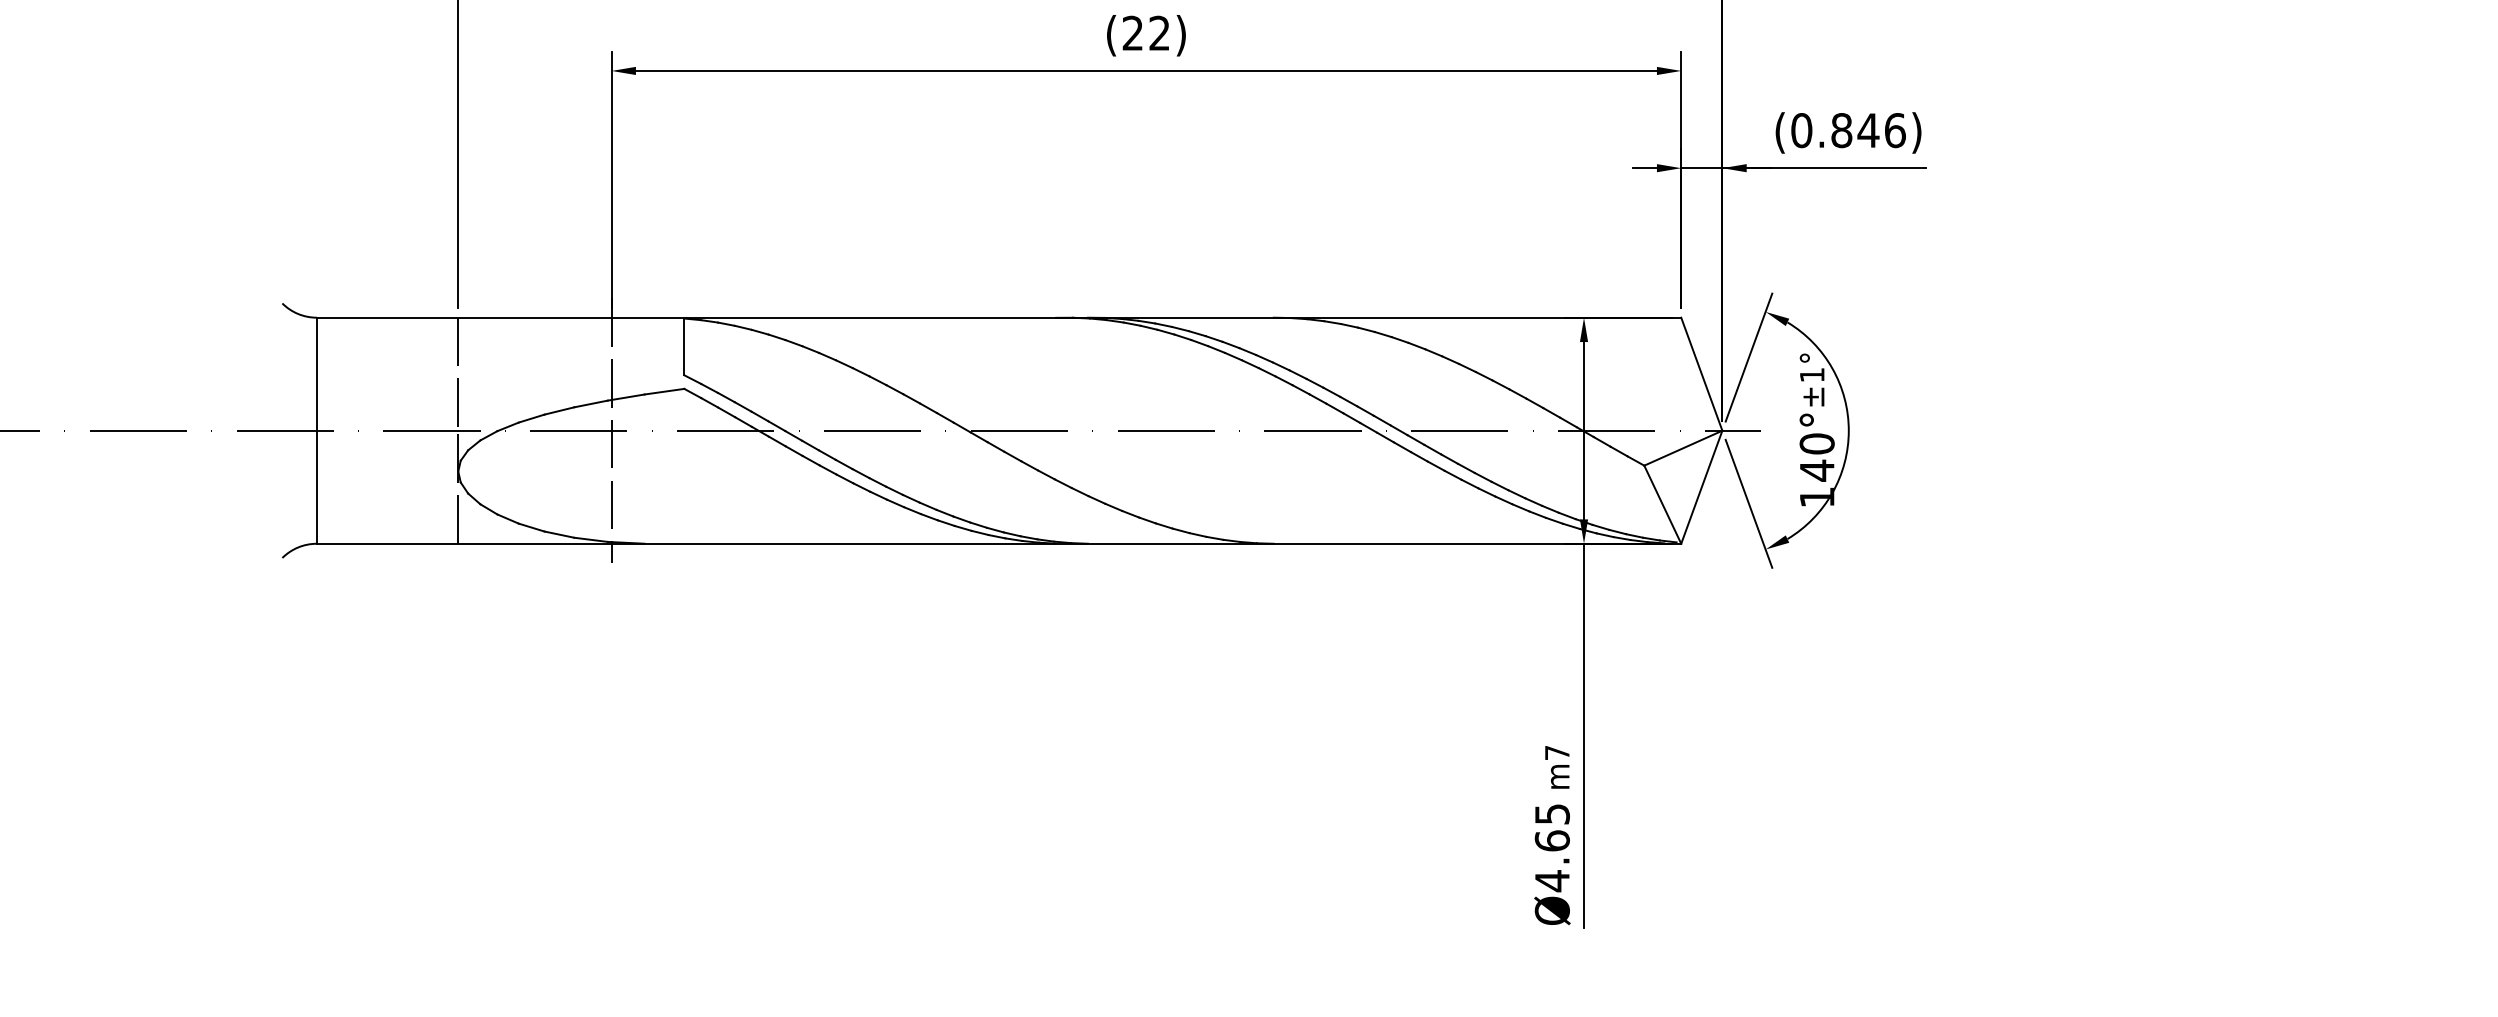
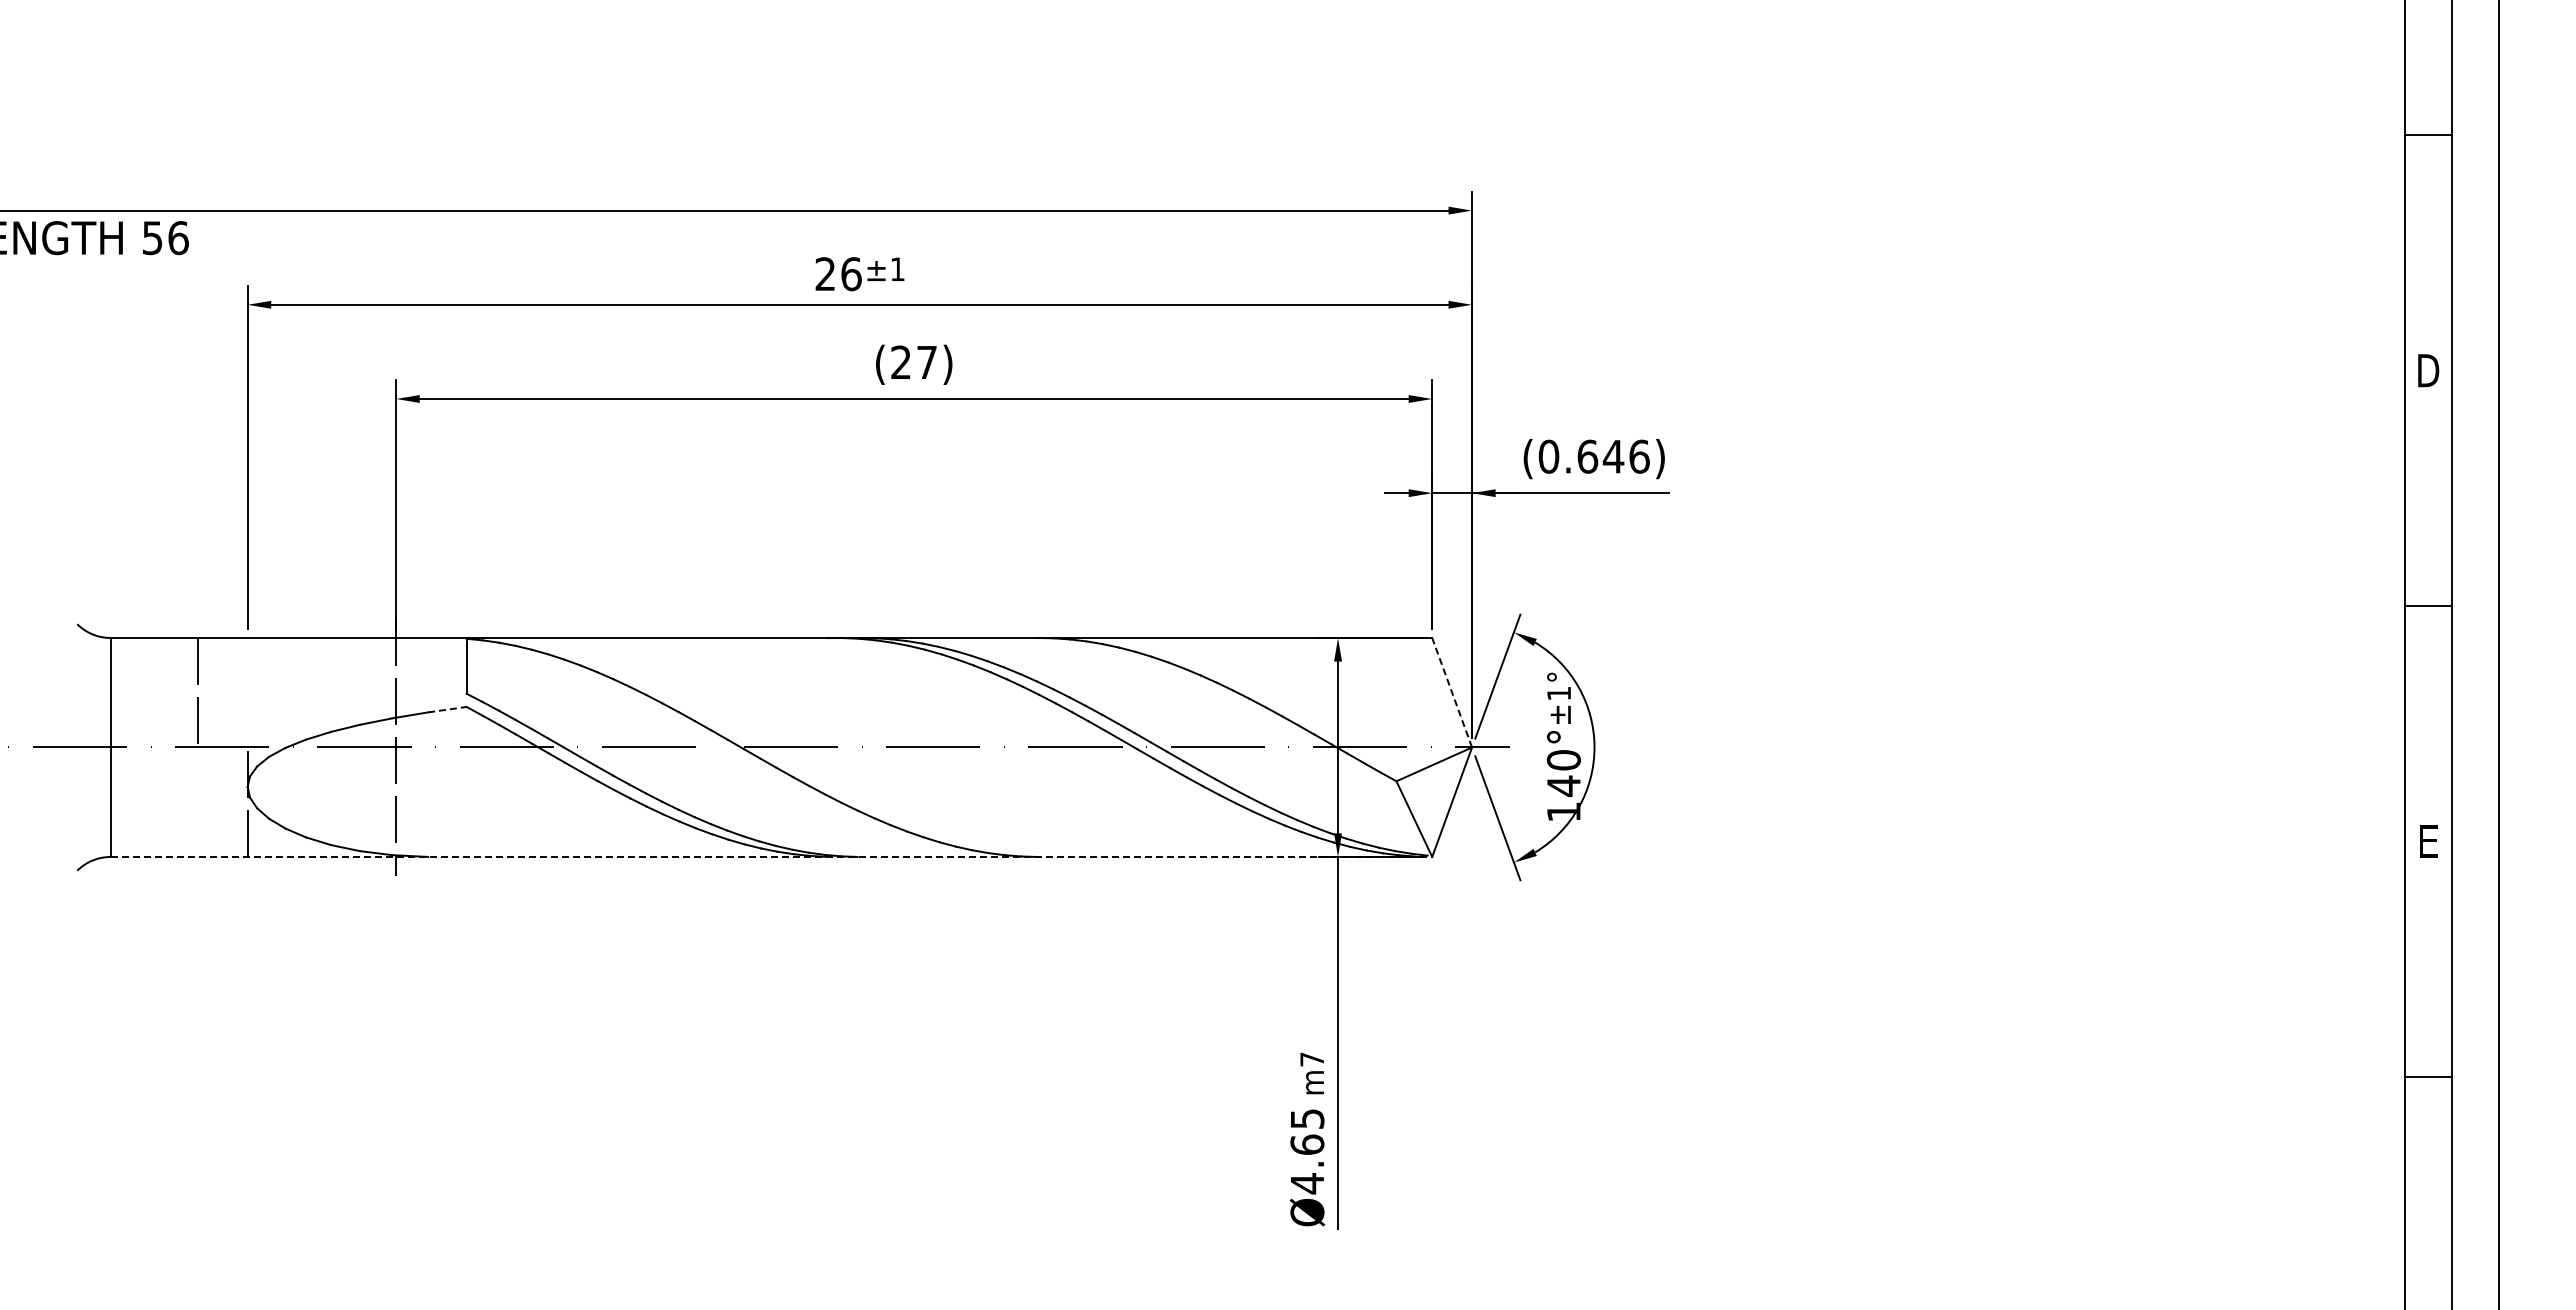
text: (1159, 32) -> (926, 361), (22) -> (27)
text: (1841, 130) -> (1587, 456), (0.846) -> (0.646)
line: (458, 373) -> (197, 692), moved
line: (1701, 373) -> (1451, 692), solid -> dashed
line: (664, 391) -> (447, 709), solid -> dashed
line: (999, 543) -> (771, 856), solid -> dashed

